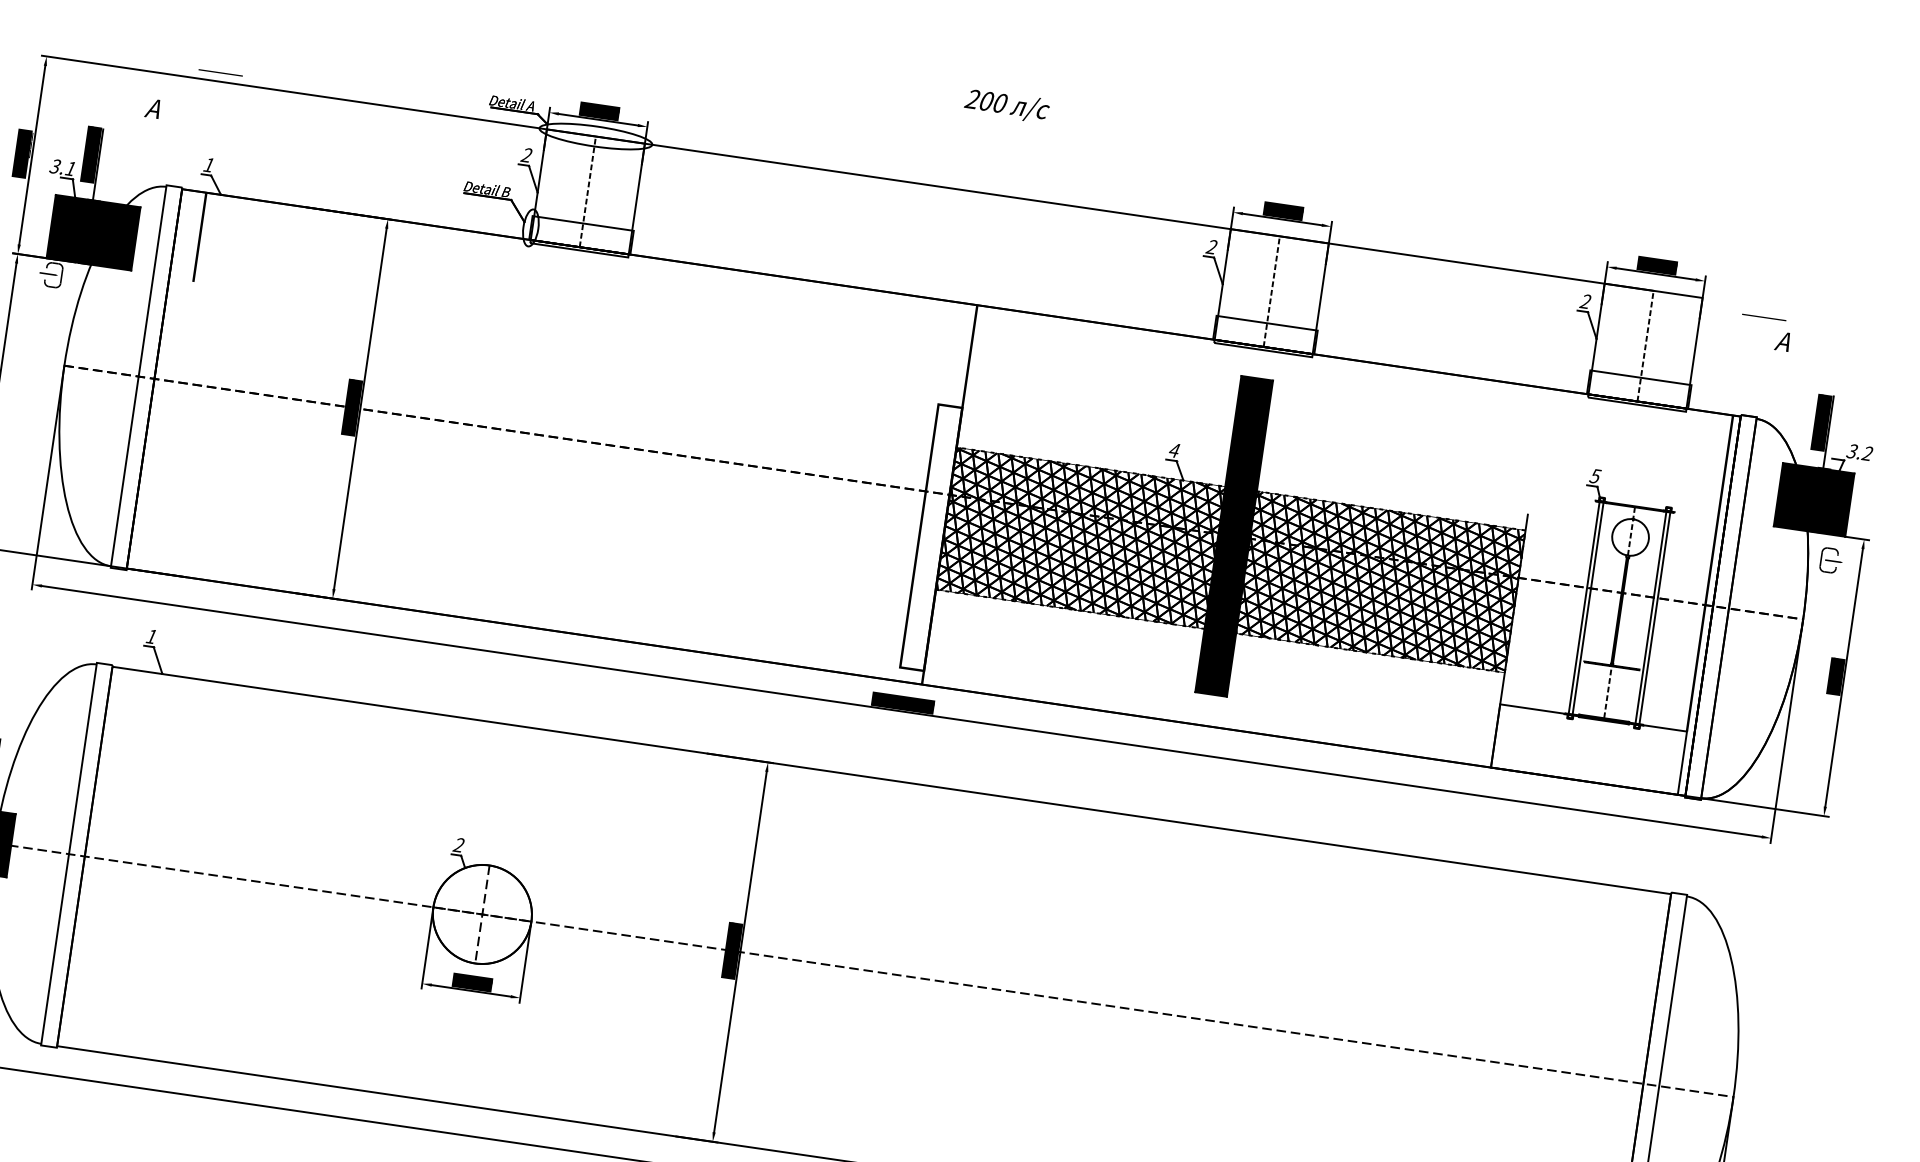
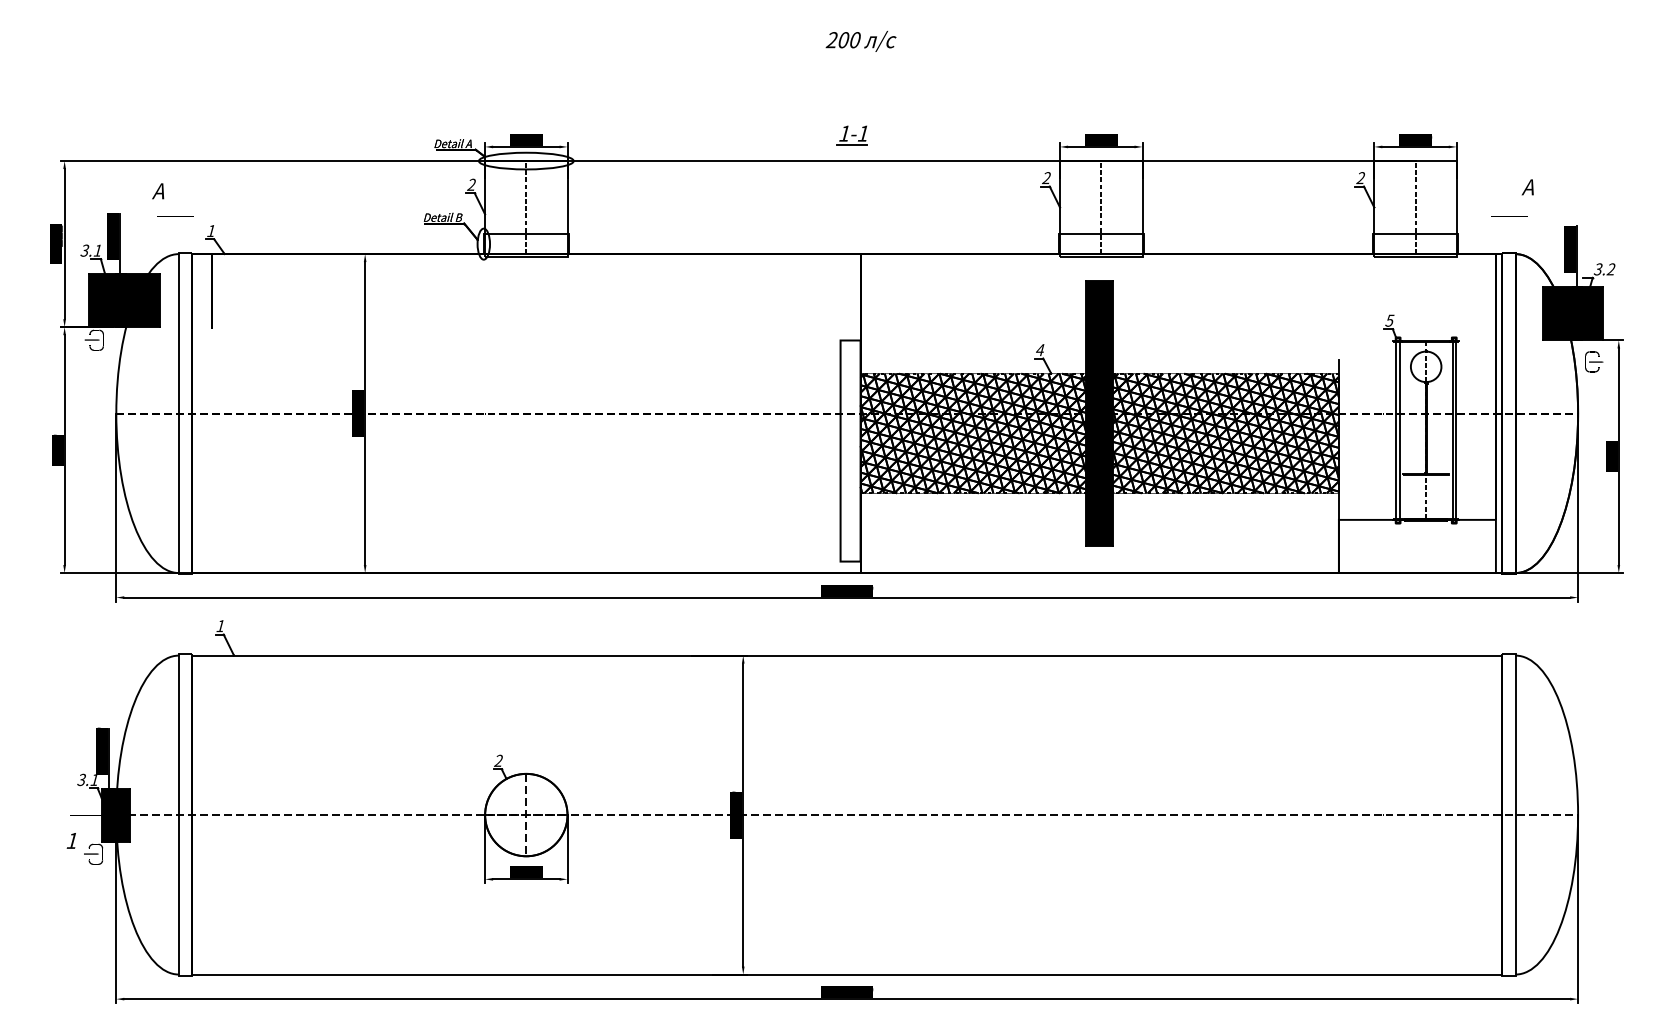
line: (220, 72) -> (175, 216), moved
text: (1006, 105) -> (860, 41), moved
part: (987, 162) -> (851, 135), added
line: (1763, 317) -> (1509, 216), moved

